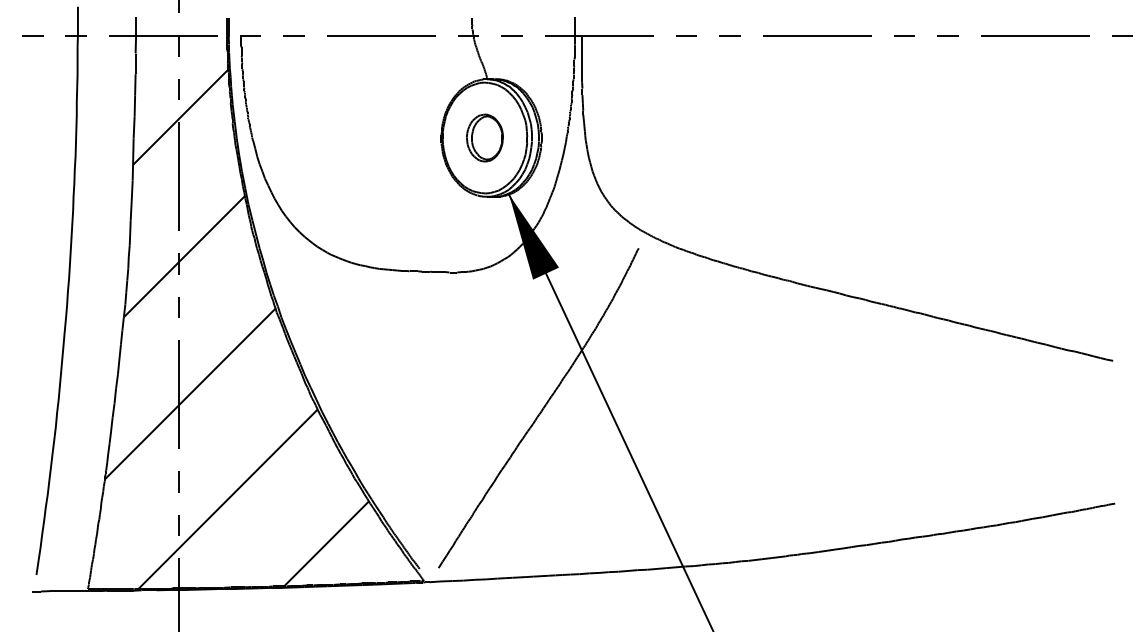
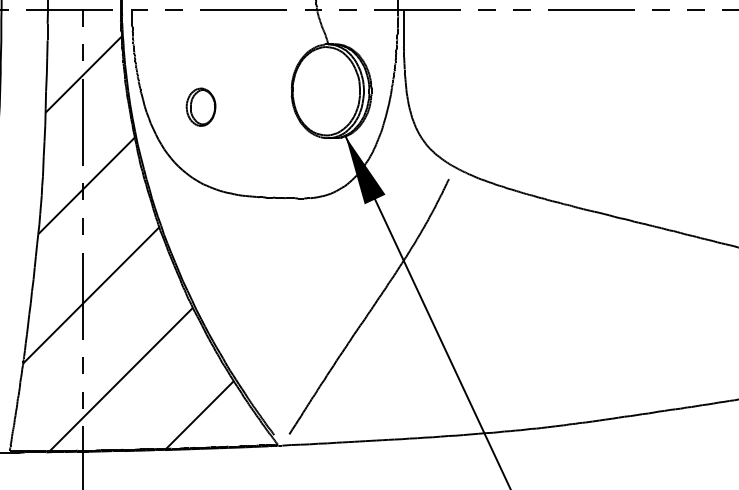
part: (484, 137) -> (200, 106), moved

